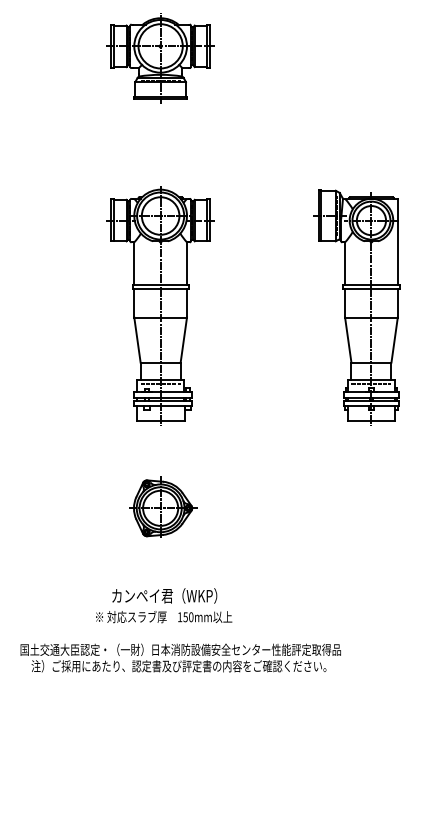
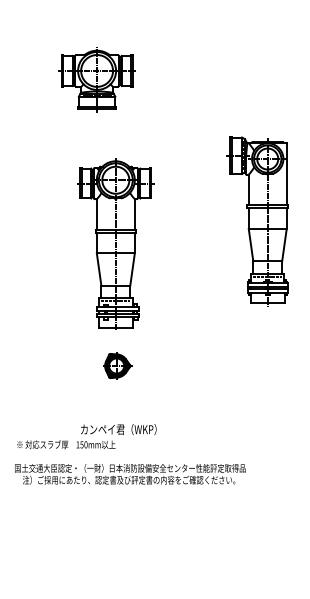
part: (160, 58) -> (96, 79), moved
part: (160, 305) -> (115, 244), moved
part: (163, 506) -> (117, 365), size x0.6
text: (164, 617) -> (66, 445), moved

